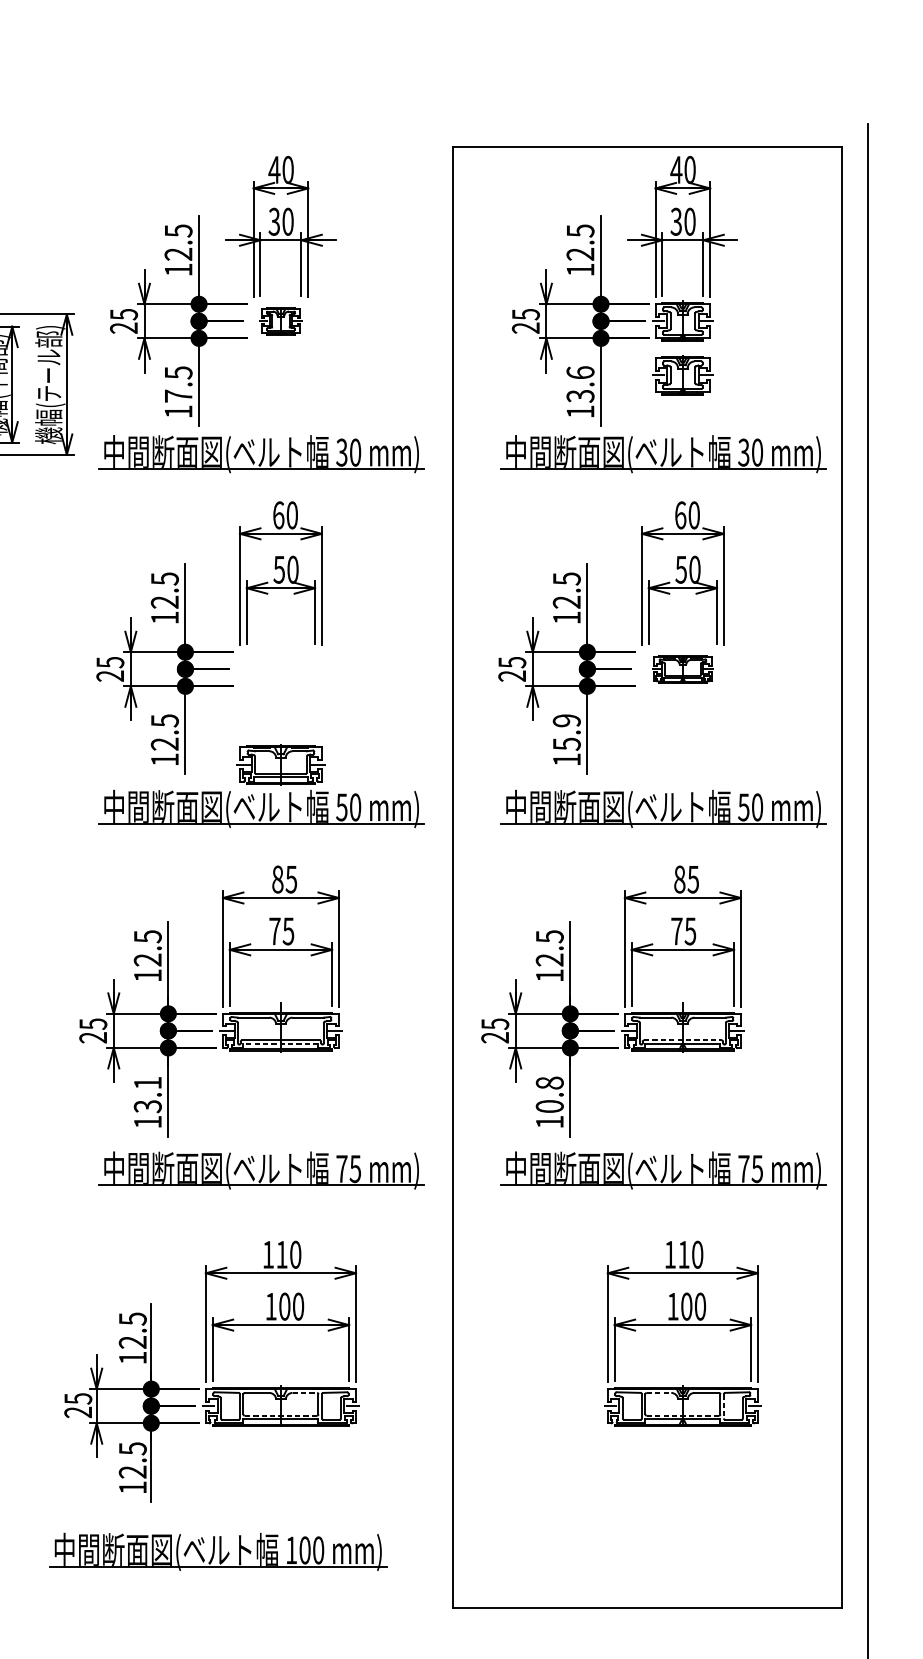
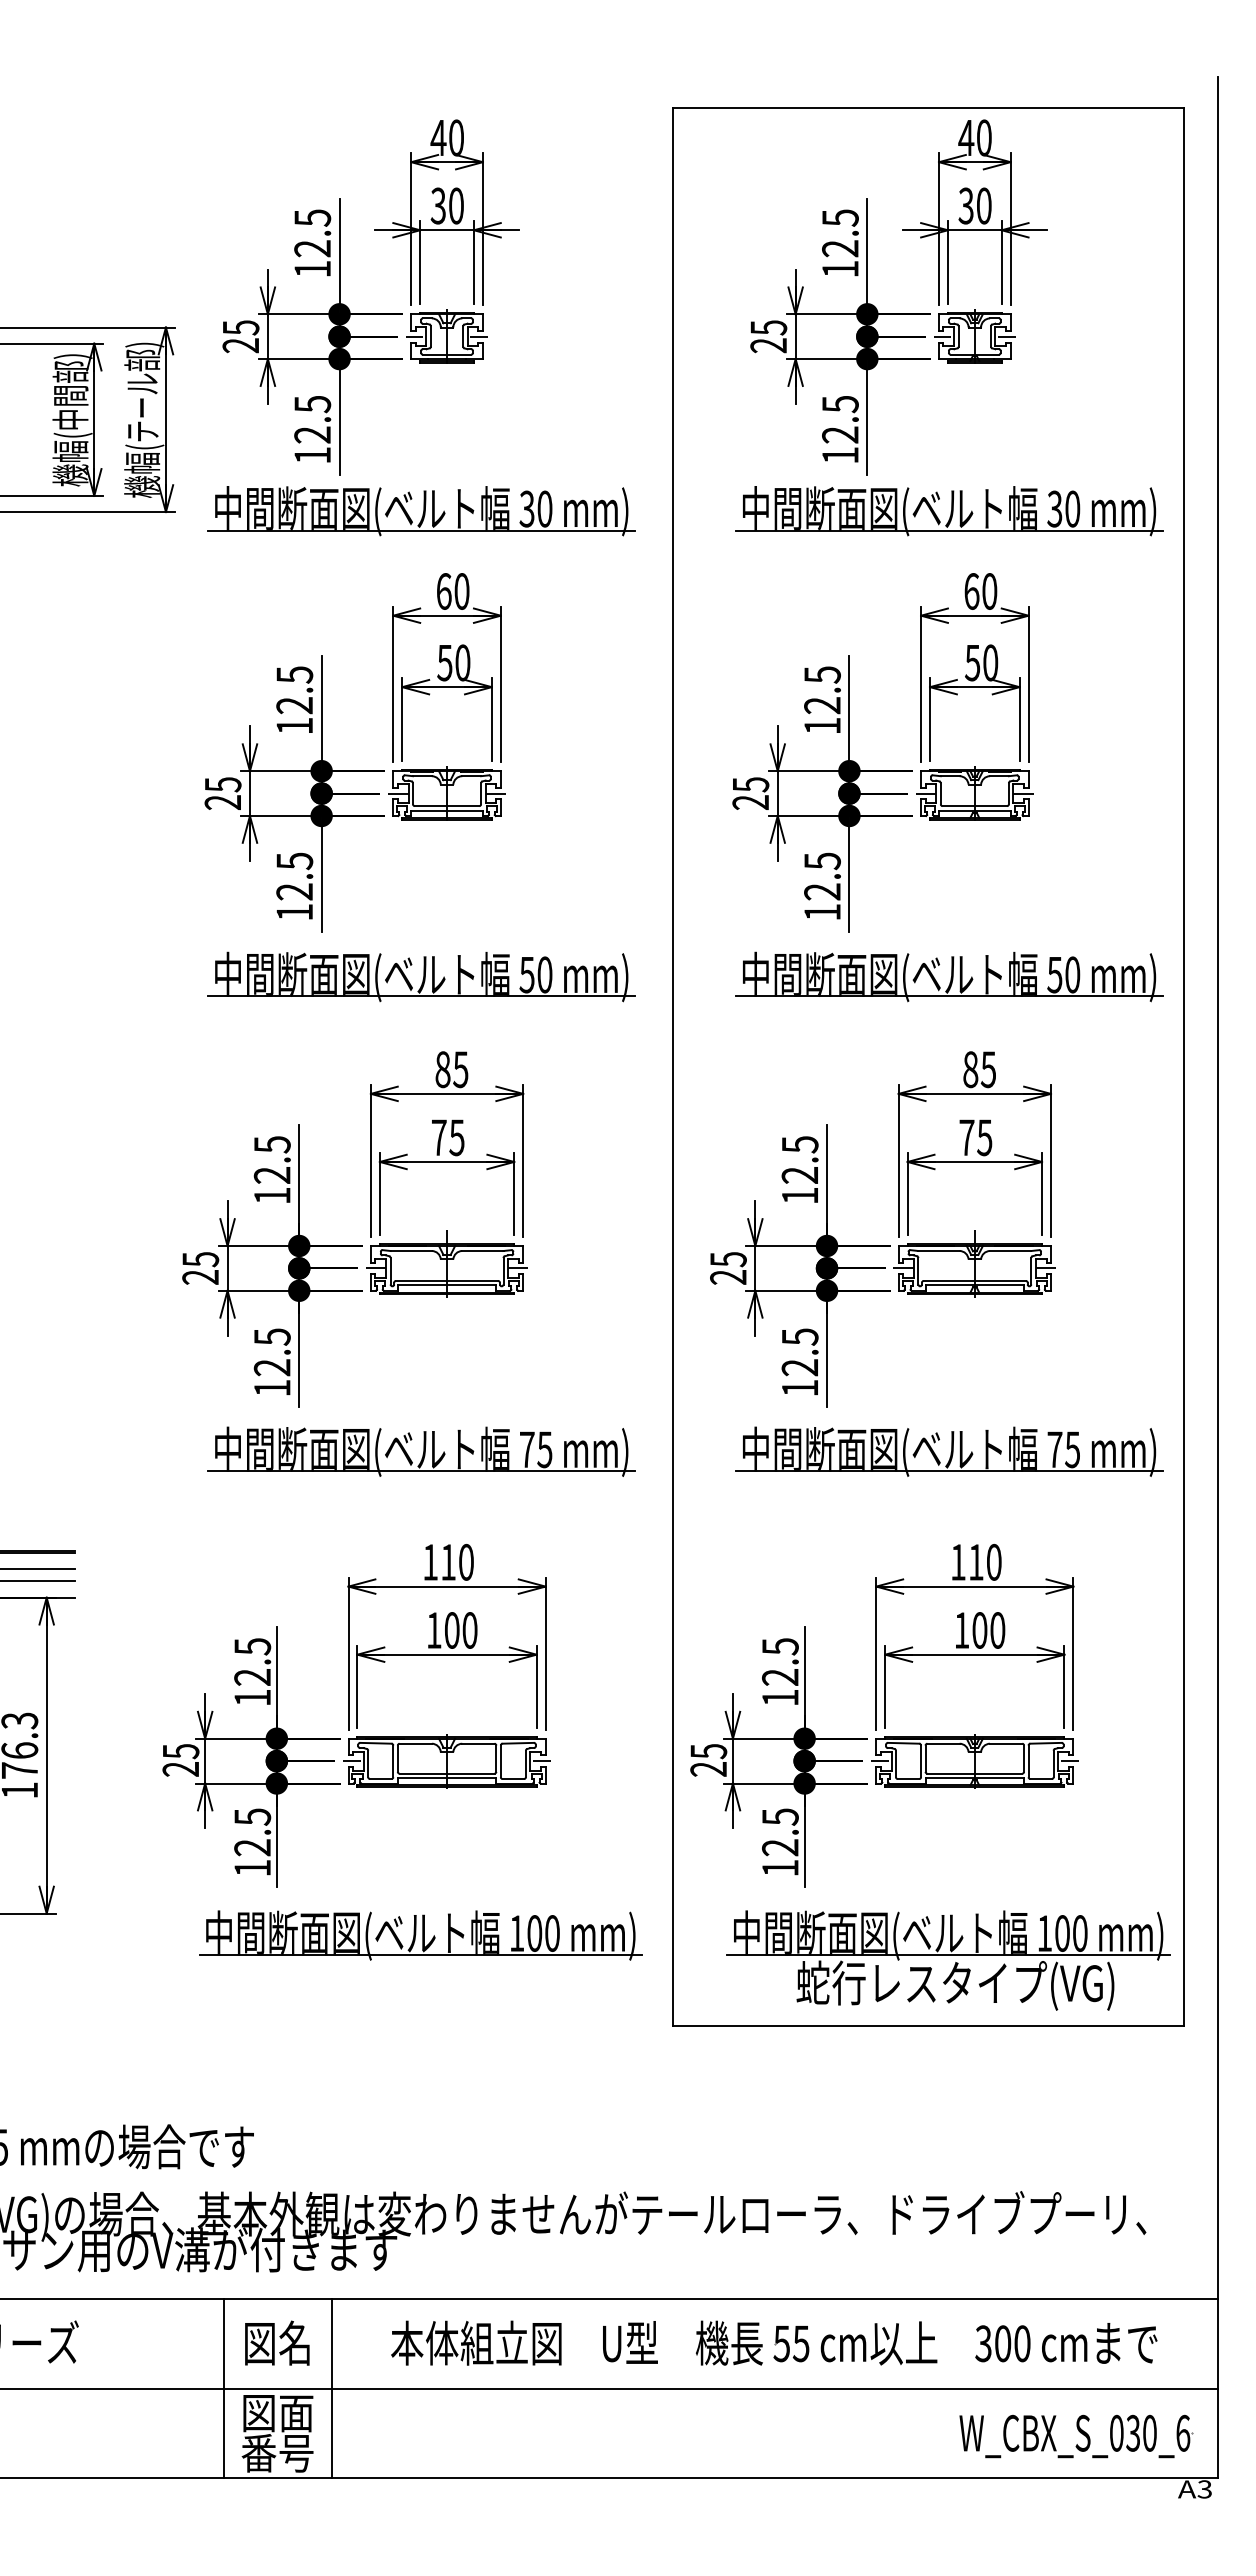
part: (280, 321) -> (446, 336), size x1.43
part: (682, 375) -> (974, 407), removed
text: (580, 384) -> (840, 419), 13.6 -> 12.5
text: (178, 395) -> (312, 434), 17.5 -> 12.5
part: (682, 669) -> (974, 793), size x1.43
text: (566, 732) -> (822, 876), 15.9 -> 12.5
part: (280, 764) -> (446, 793), moved
line: (683, 1040) -> (975, 1280), dashed -> solid
line: (280, 1043) -> (446, 1285), dashed -> solid
text: (148, 1094) -> (272, 1352), 13.1 -> 12.5
text: (549, 1094) -> (799, 1352), 10.8 -> 12.5
line: (304, 1392) -> (478, 1743), dashed -> solid
line: (659, 1392) -> (943, 1743), dashed -> solid
part: (533, 1402) -> (778, 1756), added
line: (723, 1406) -> (1028, 1761), dashed -> solid
line: (281, 1415) -> (447, 1773), dashed -> solid
line: (683, 1415) -> (975, 1773), dashed -> solid
part: (218, 1551) -> (420, 1935), moved
part: (662, 1558) -> (948, 1960), added

